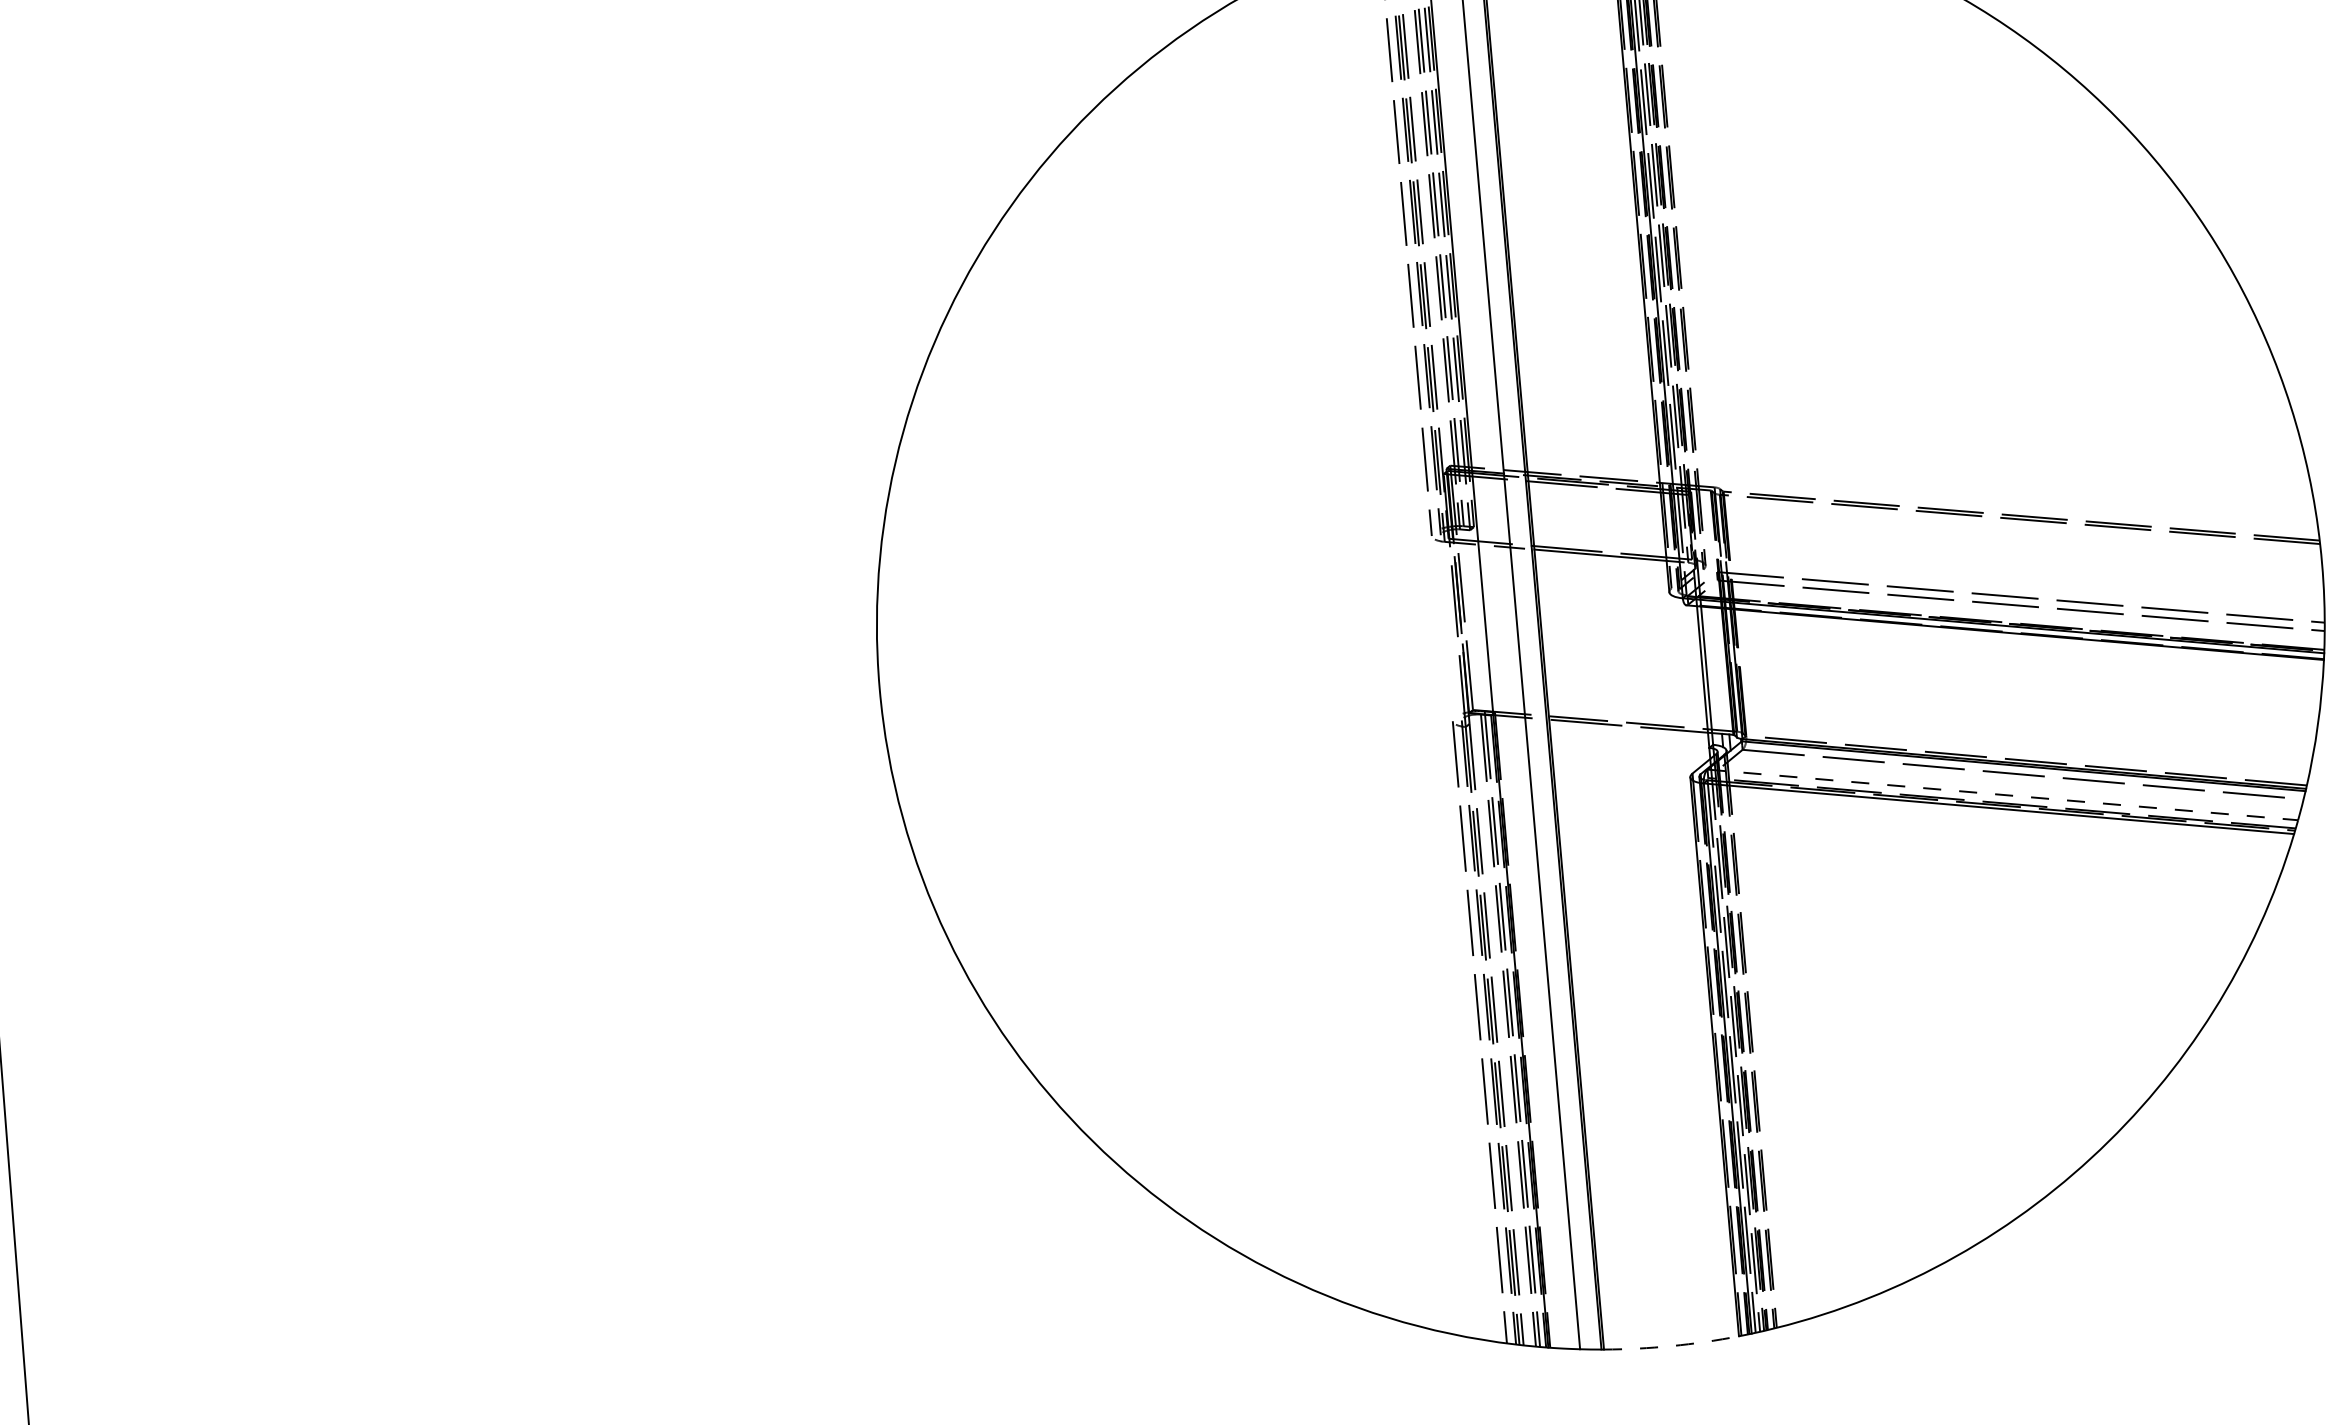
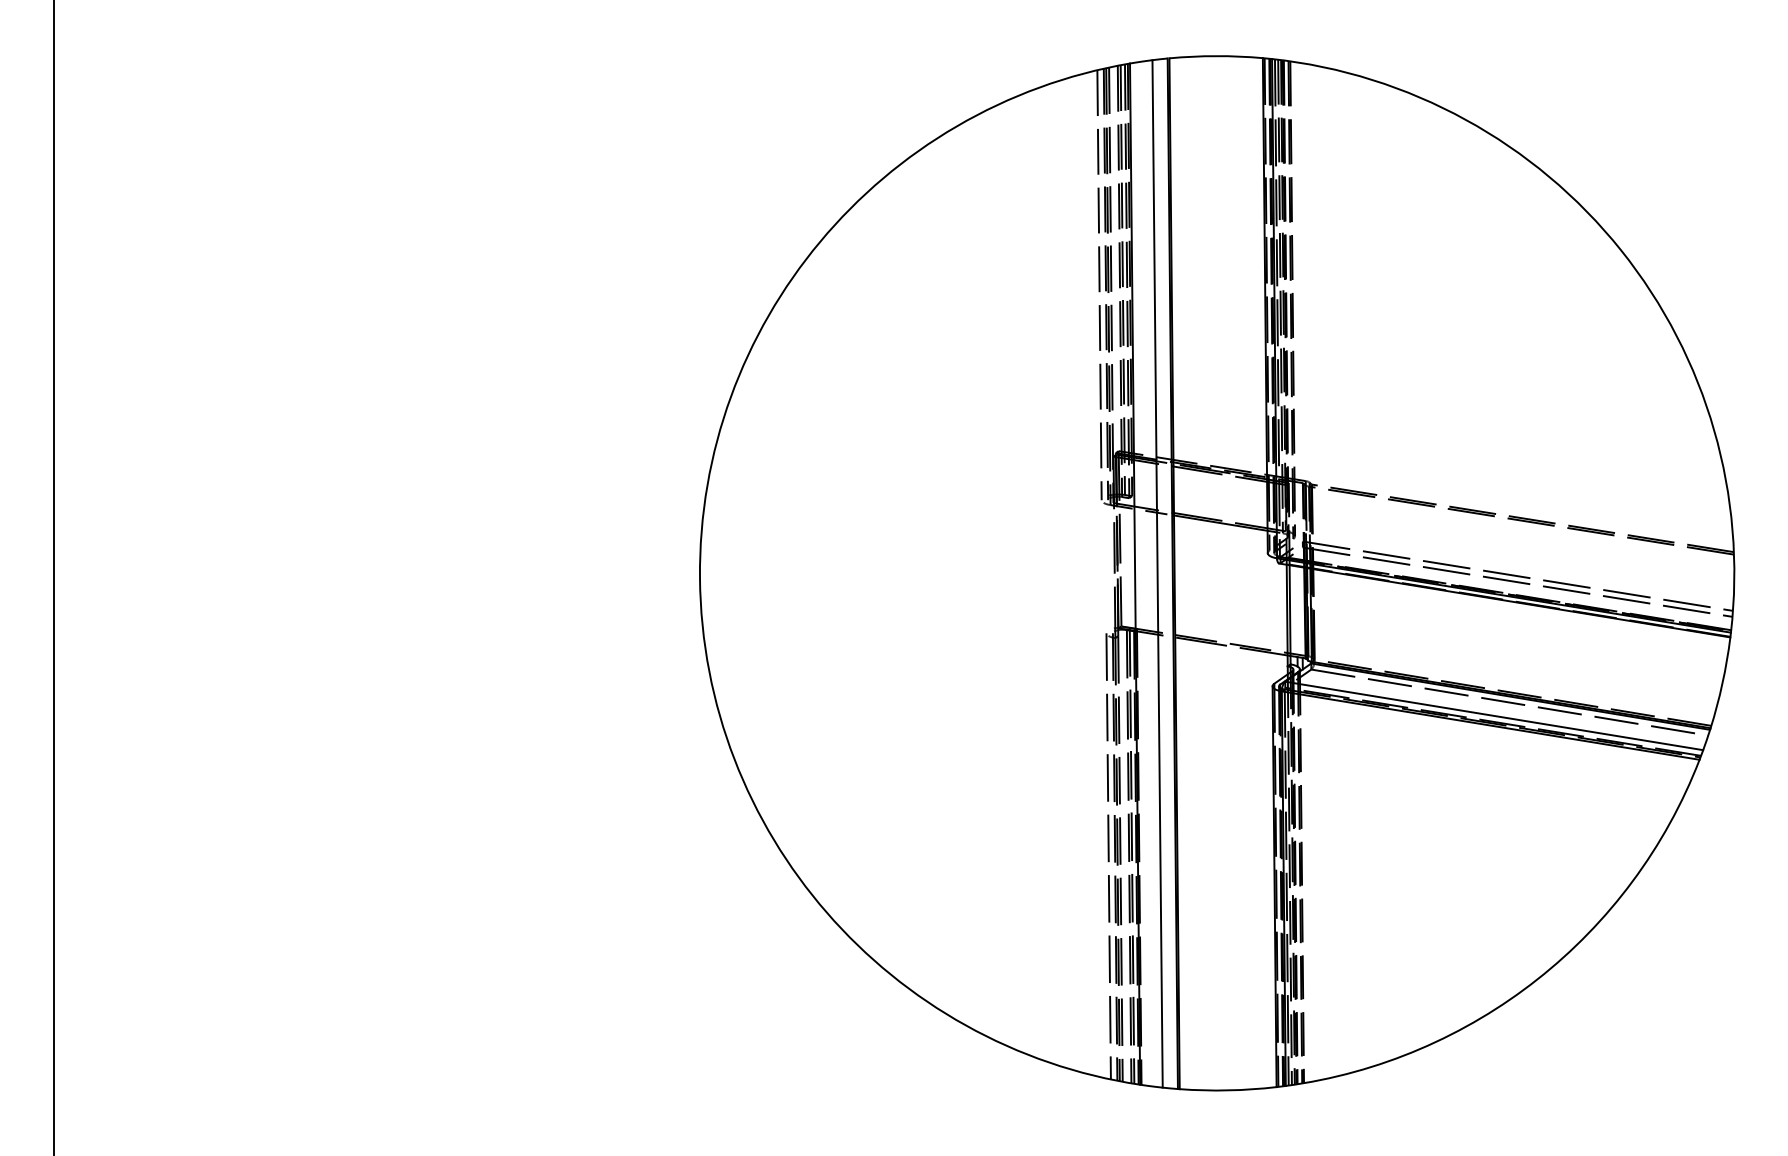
line: (2003, 794) -> (1494, 715), dashed -> solid
arc: (1672, 1346) -> (1228, 1090), dashed -> solid

